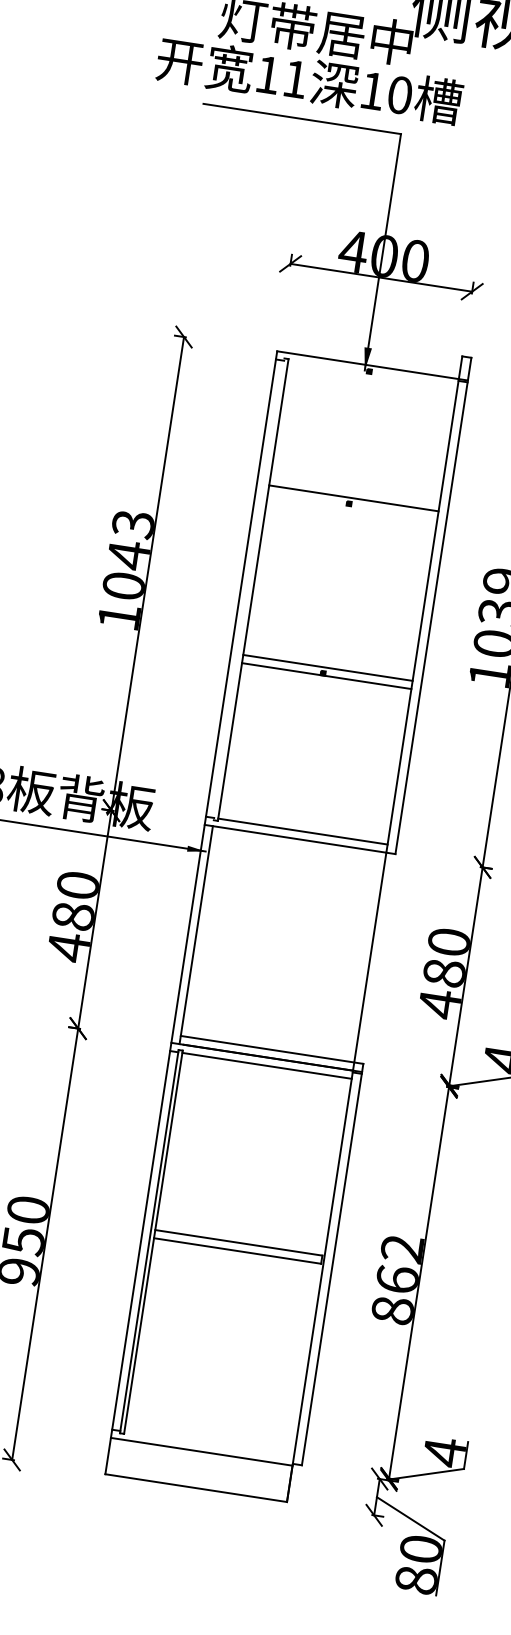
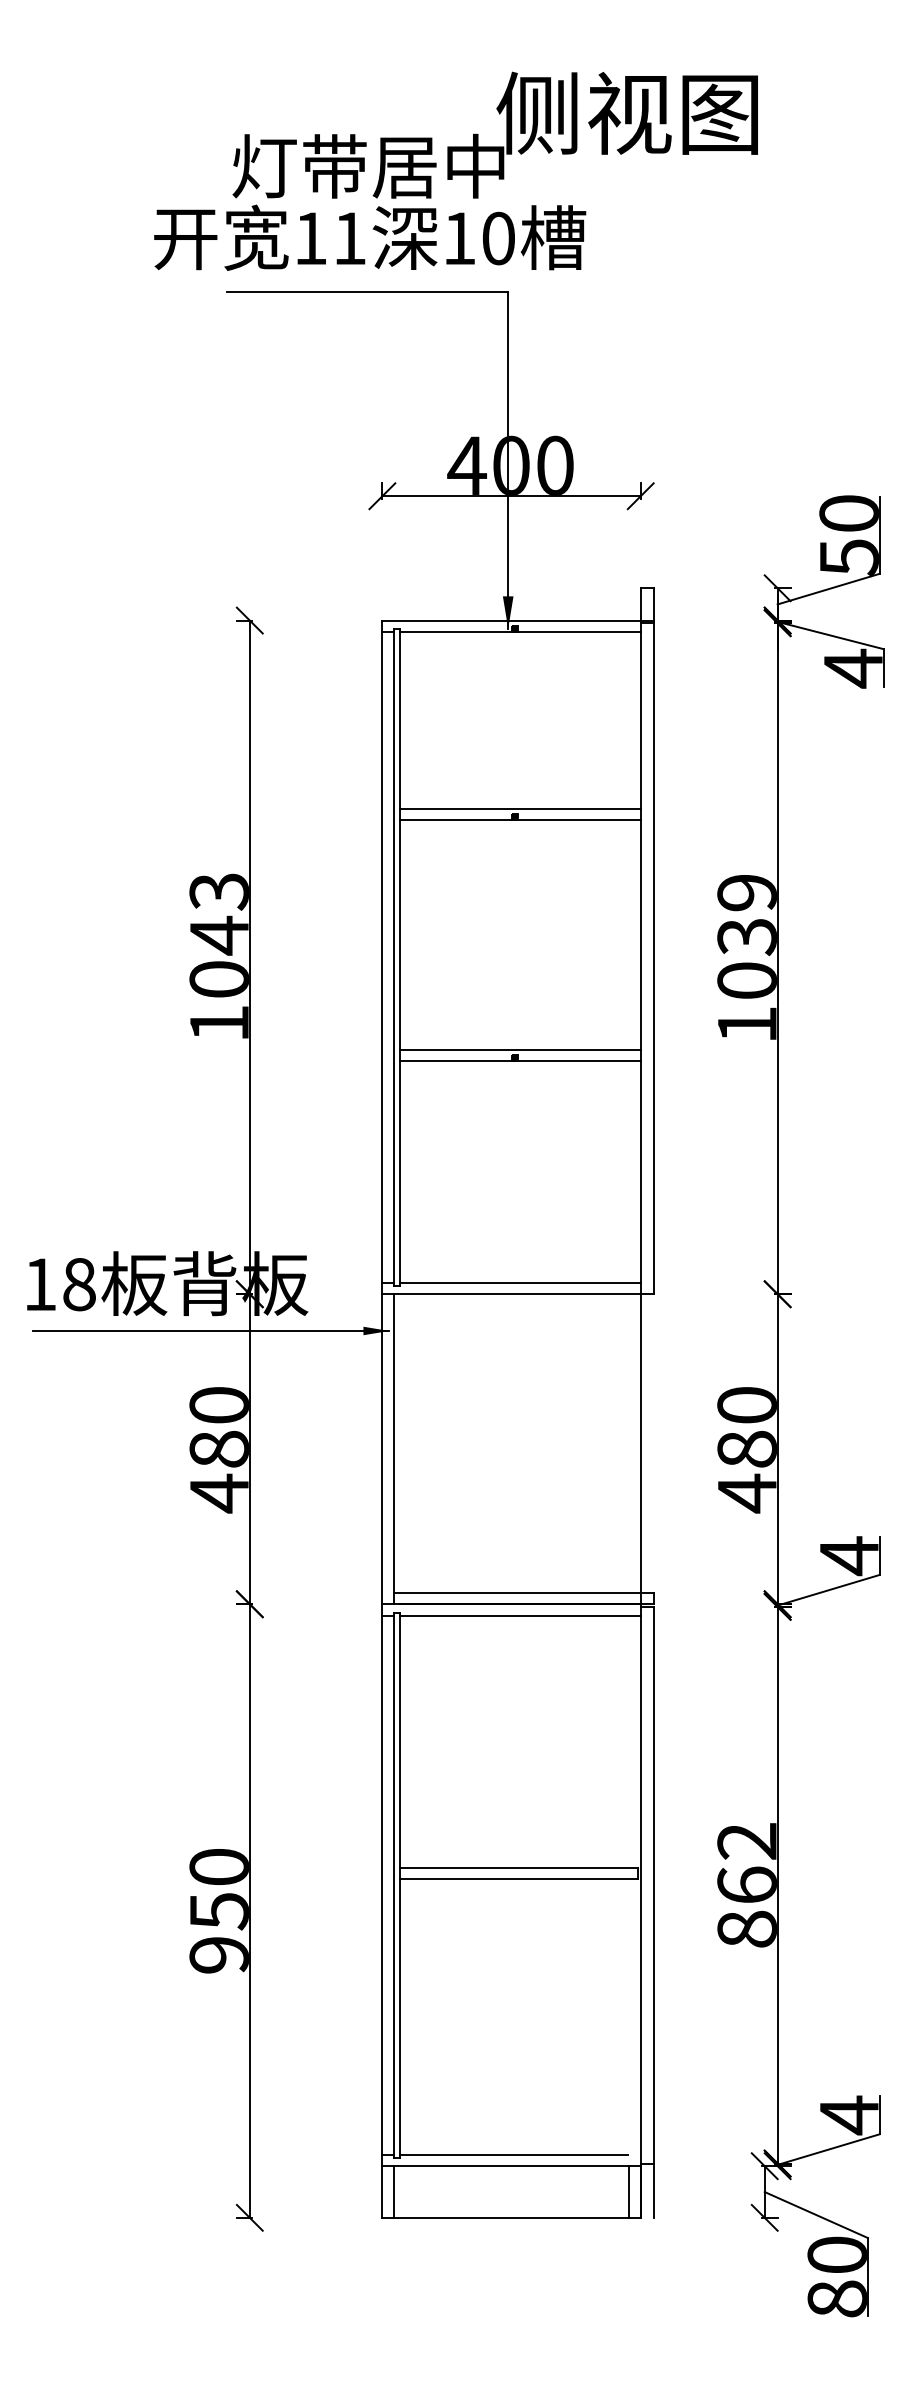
line: (372, 374) -> (519, 632), added
line: (352, 506) -> (519, 820), added
line: (249, 588) -> (394, 956), added
line: (204, 1443) -> (513, 2154), added
line: (116, 1457) -> (394, 2191), added
line: (281, 1482) -> (629, 2191), added
line: (298, 1484) -> (653, 2191), added

